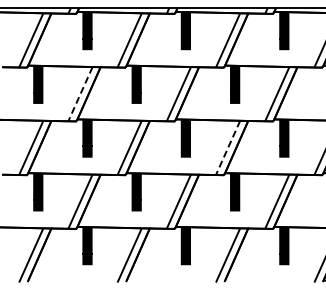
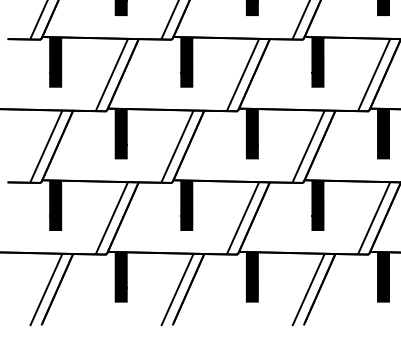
line: (80, 94) -> (111, 75), dashed -> solid
line: (228, 147) -> (309, 146), dashed -> solid

